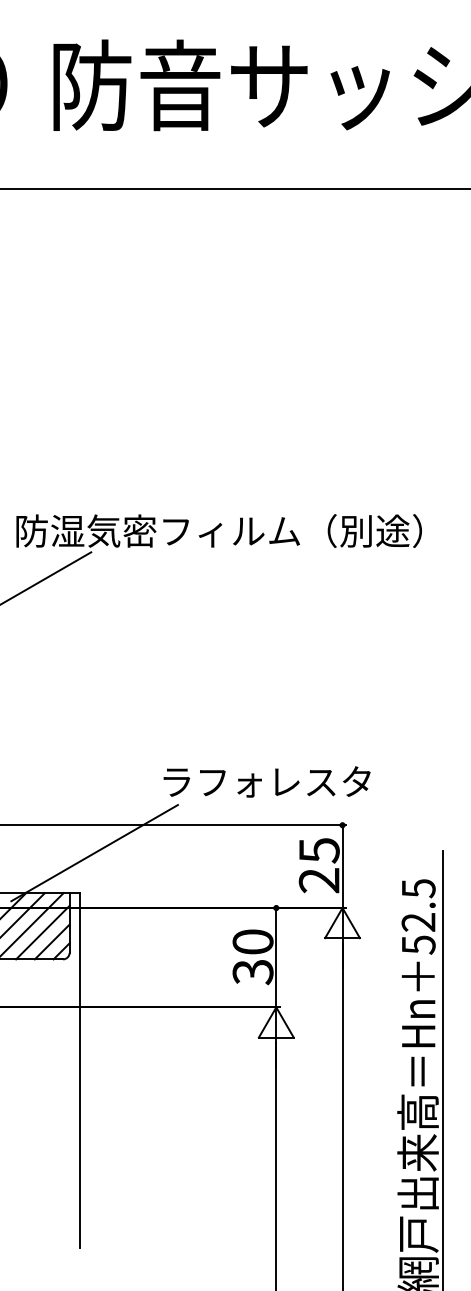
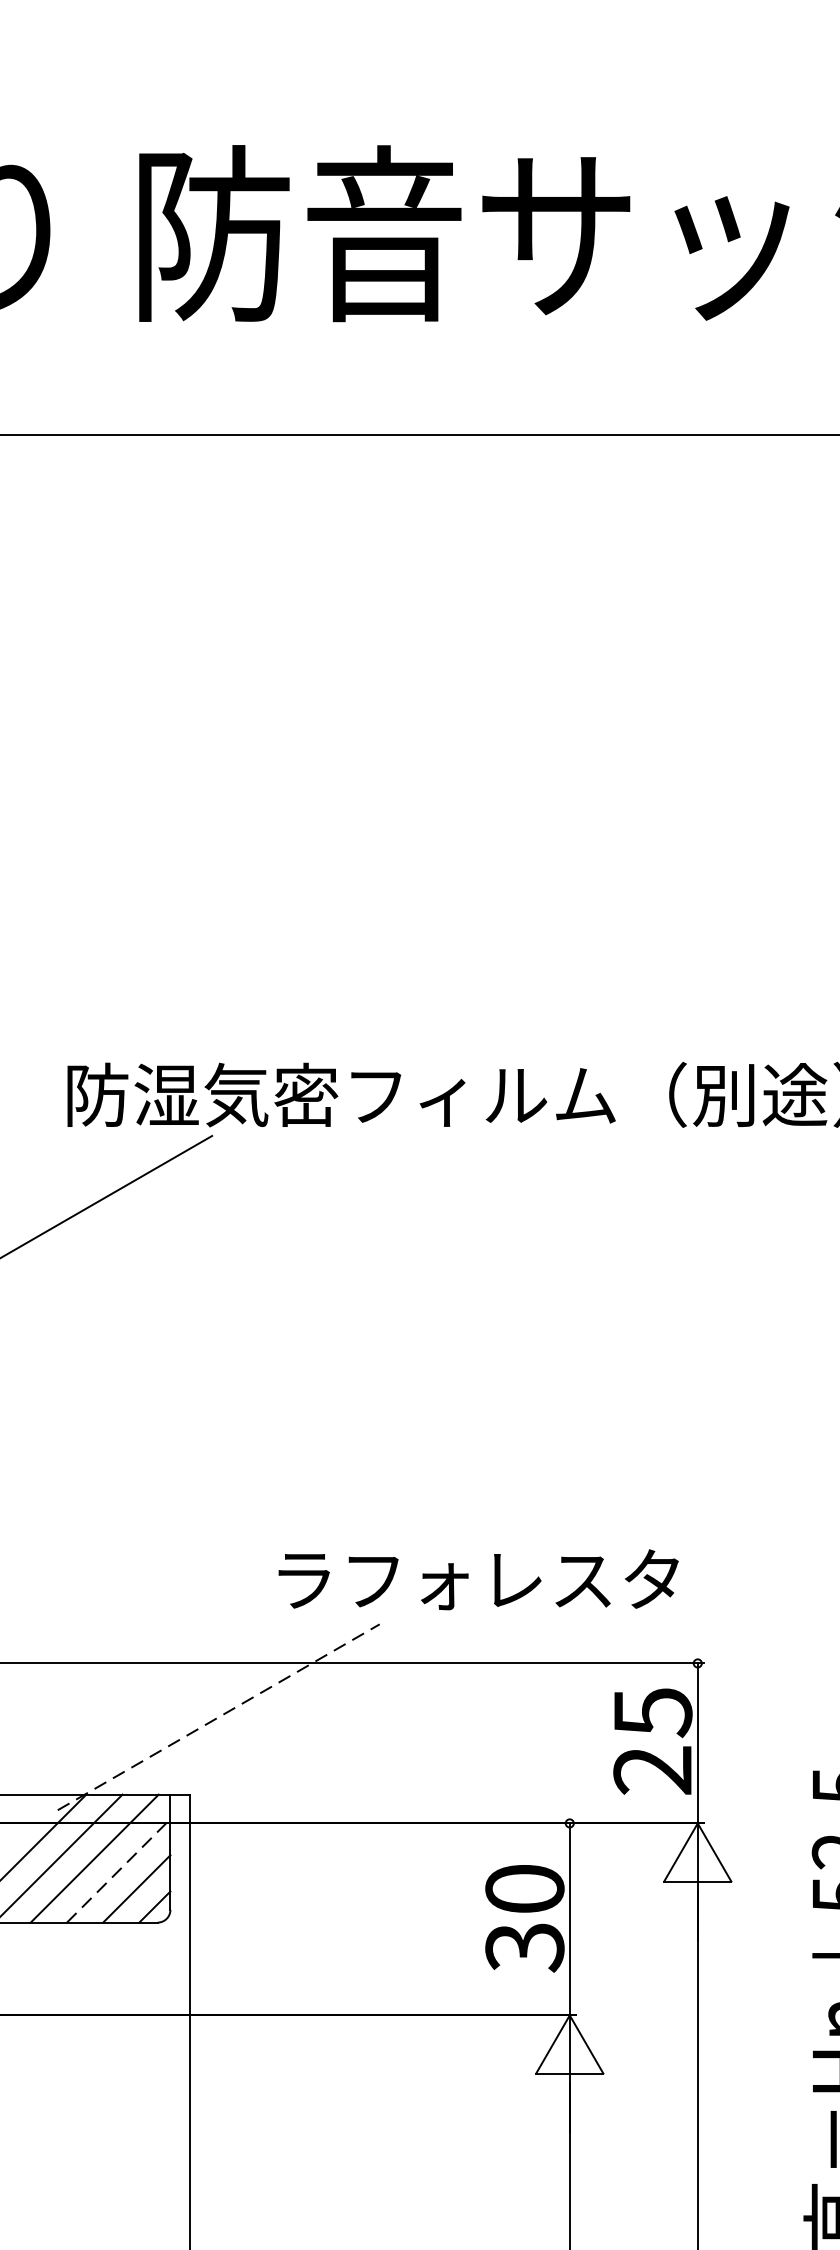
text: (266, 781) -> (477, 1578), moved
line: (95, 852) -> (220, 1716), solid -> dashed
line: (42, 932) -> (117, 1870), solid -> dashed

